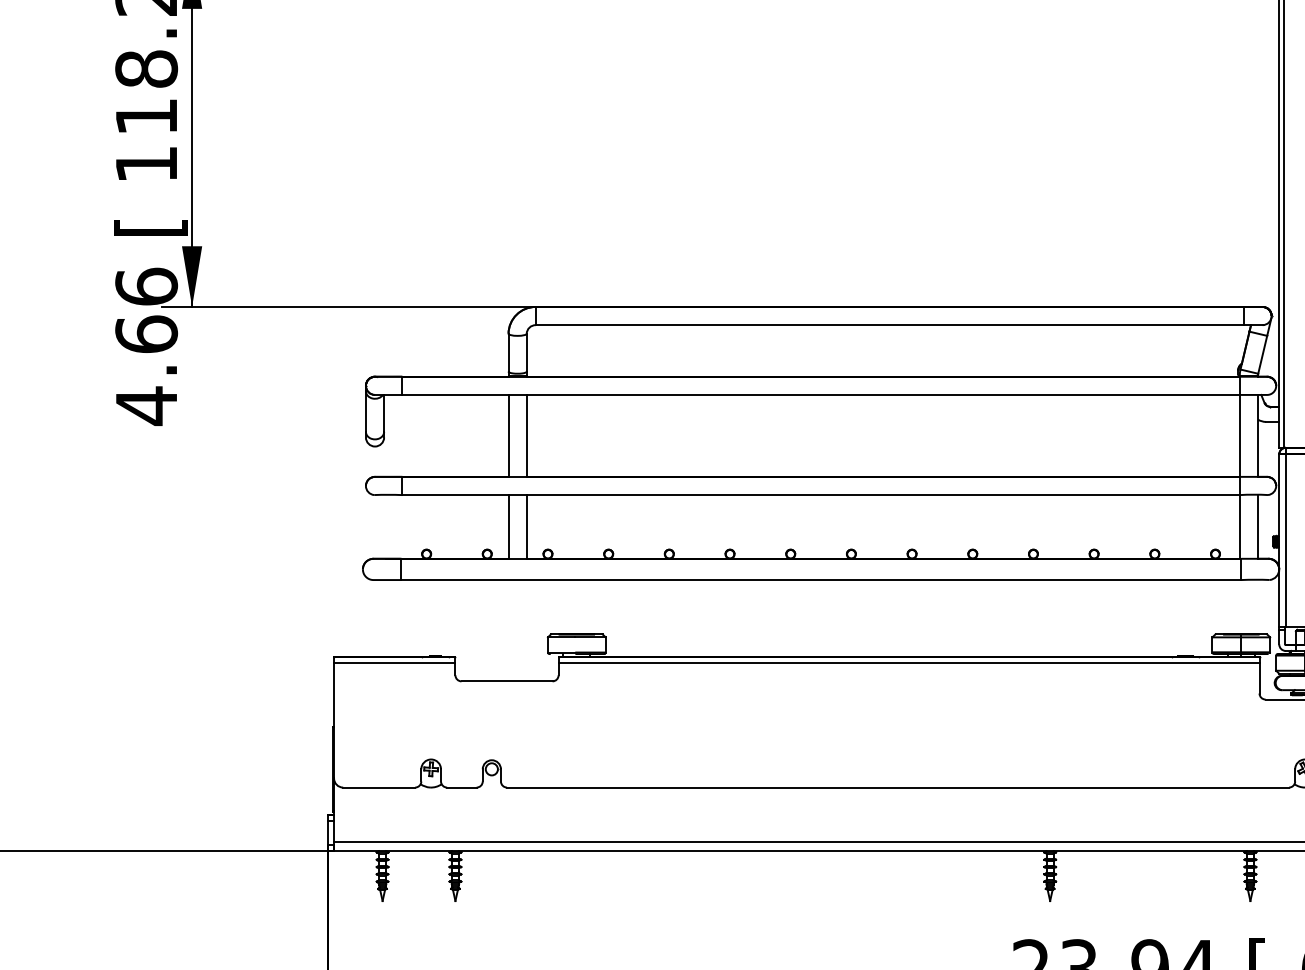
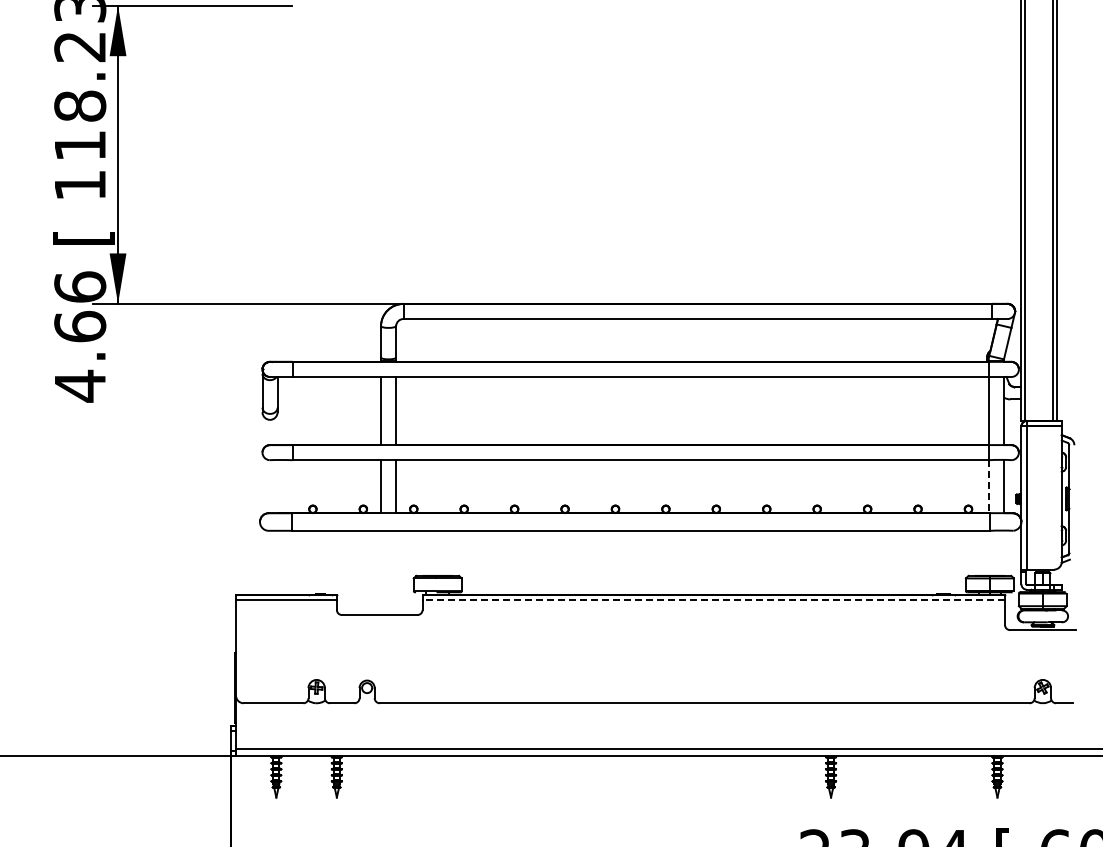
line: (1239, 527) -> (988, 487), solid -> dashed
line: (908, 662) -> (713, 599), solid -> dashed

